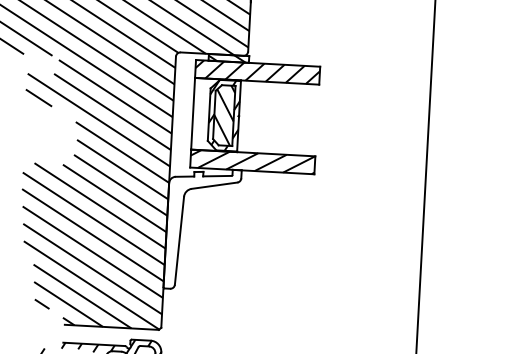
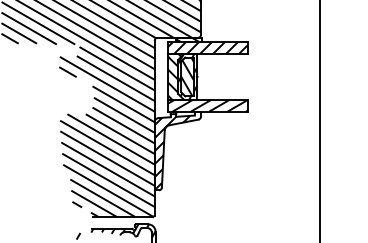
hatch: (211, 114) -> (179, 76), added
hatch: (194, 231) -> (172, 152), added

